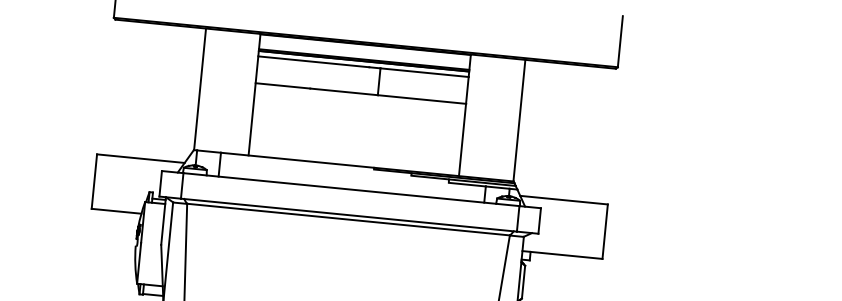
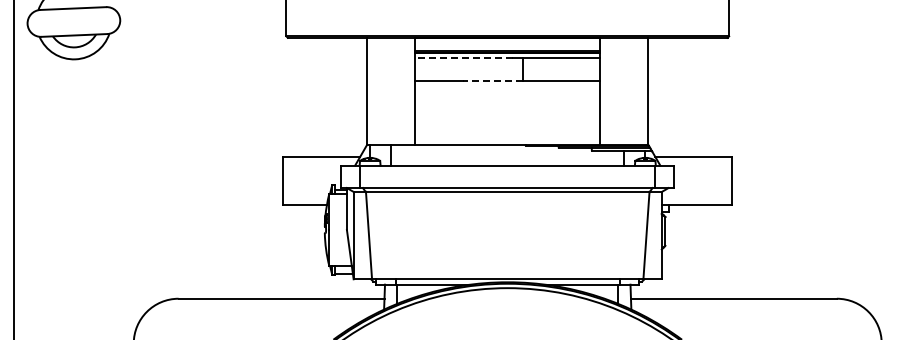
line: (314, 61) -> (464, 57), solid -> dashed
line: (343, 92) -> (492, 81), solid -> dashed

